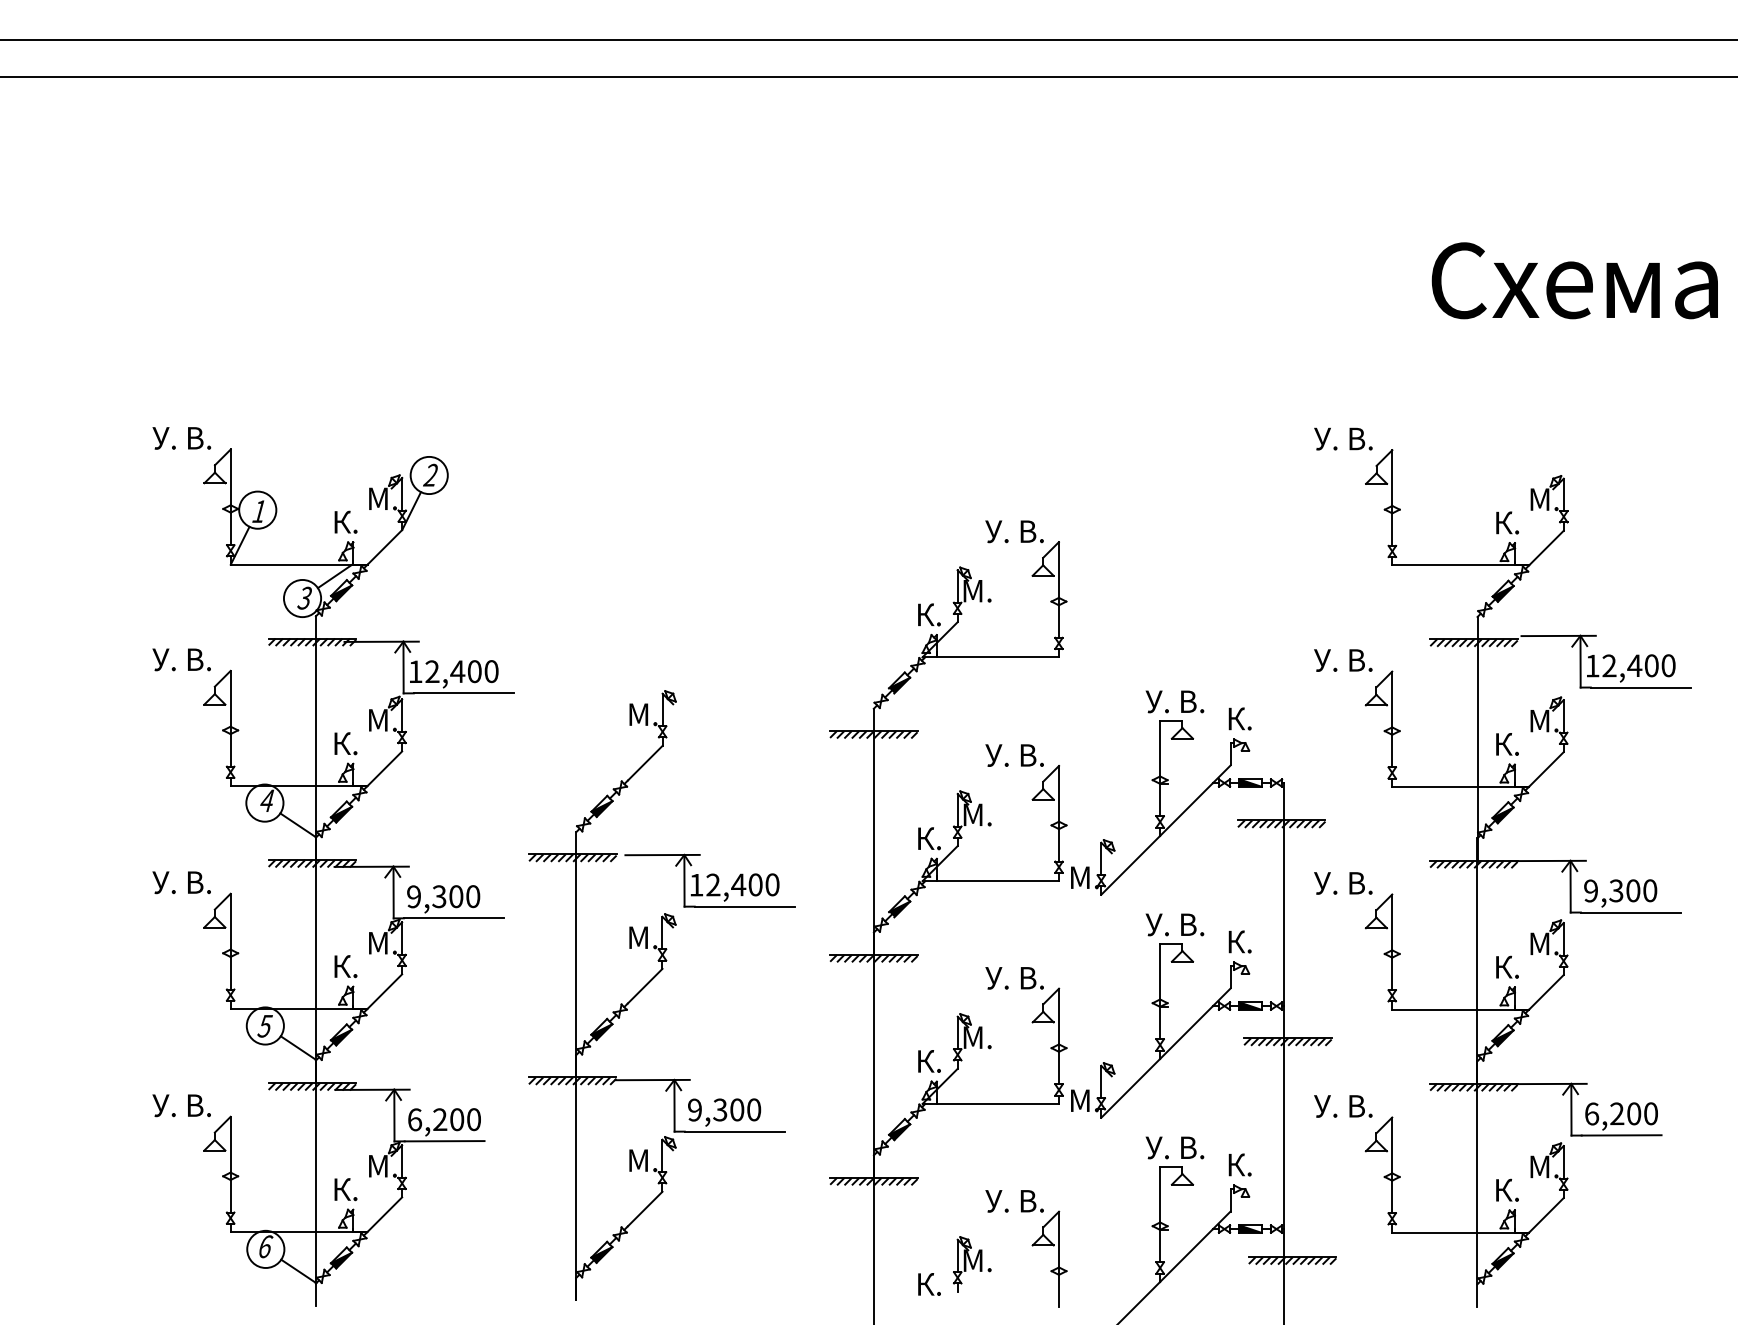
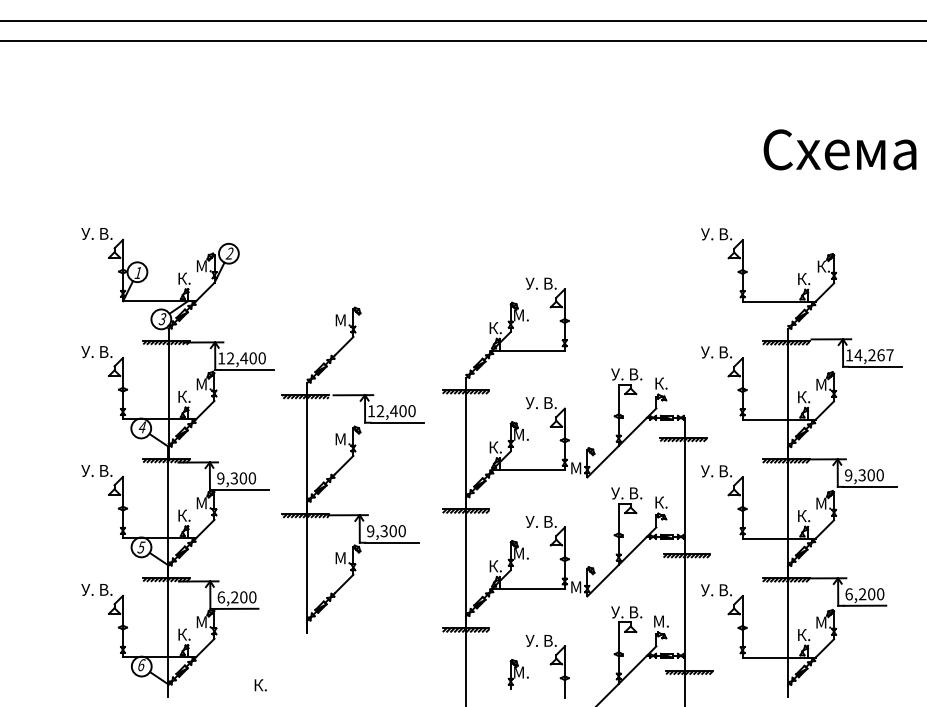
text: (1543, 499) -> (823, 266), М. -> К.
text: (1637, 666) -> (873, 355), 12,400 -> 14,267
part: (651, 983) -> (347, 463), moved
text: (1240, 1164) -> (661, 621), К. -> М.
text: (928, 1284) -> (260, 685), moved

